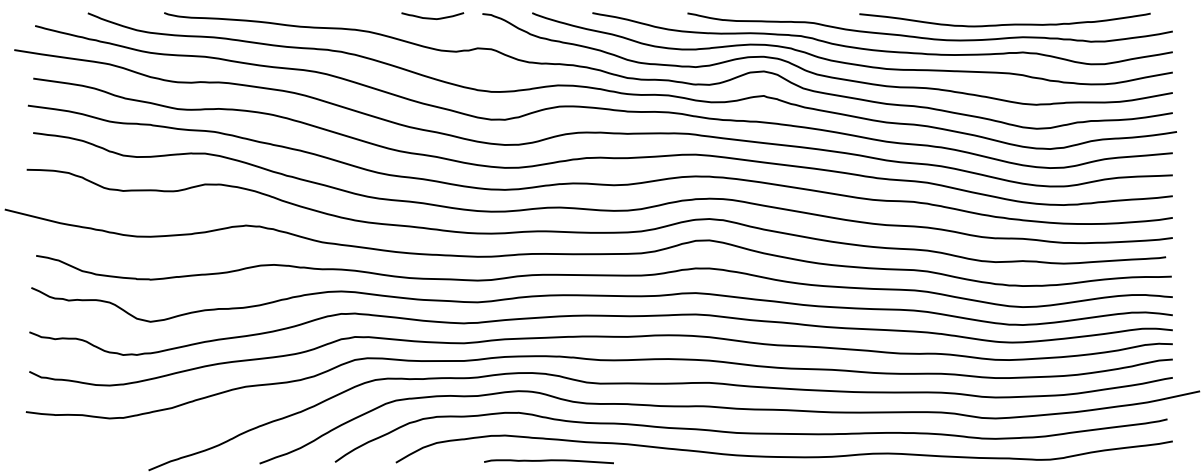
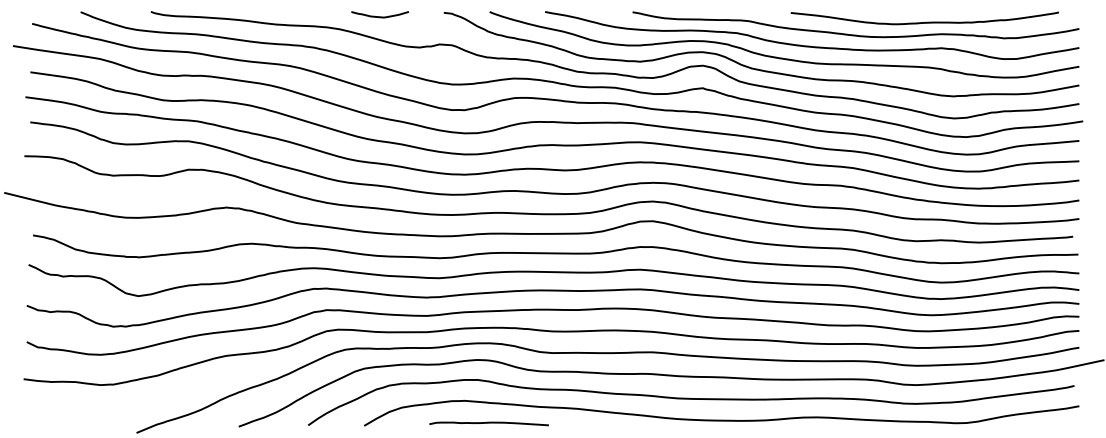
curve: (432, 18) -> (379, 16), moved
curve: (548, 461) -> (488, 423), moved

